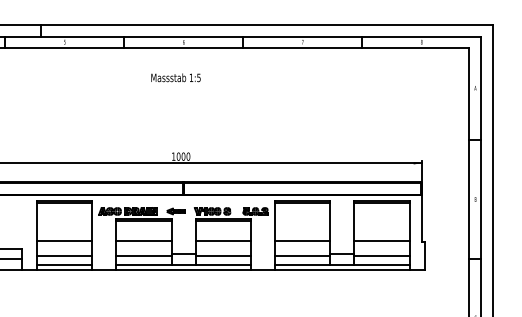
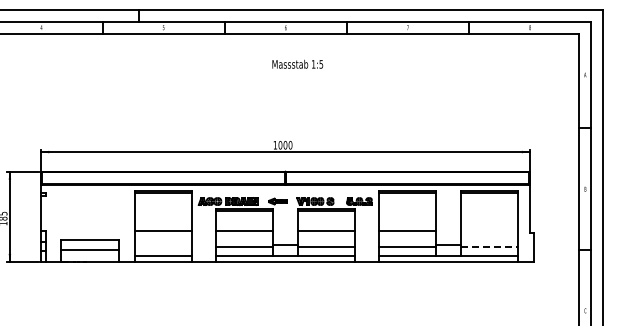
text: (175, 77) -> (297, 63), moved
line: (381, 240) -> (488, 231), removed
line: (63, 256) -> (162, 247), removed
line: (382, 256) -> (489, 247), solid -> dashed

